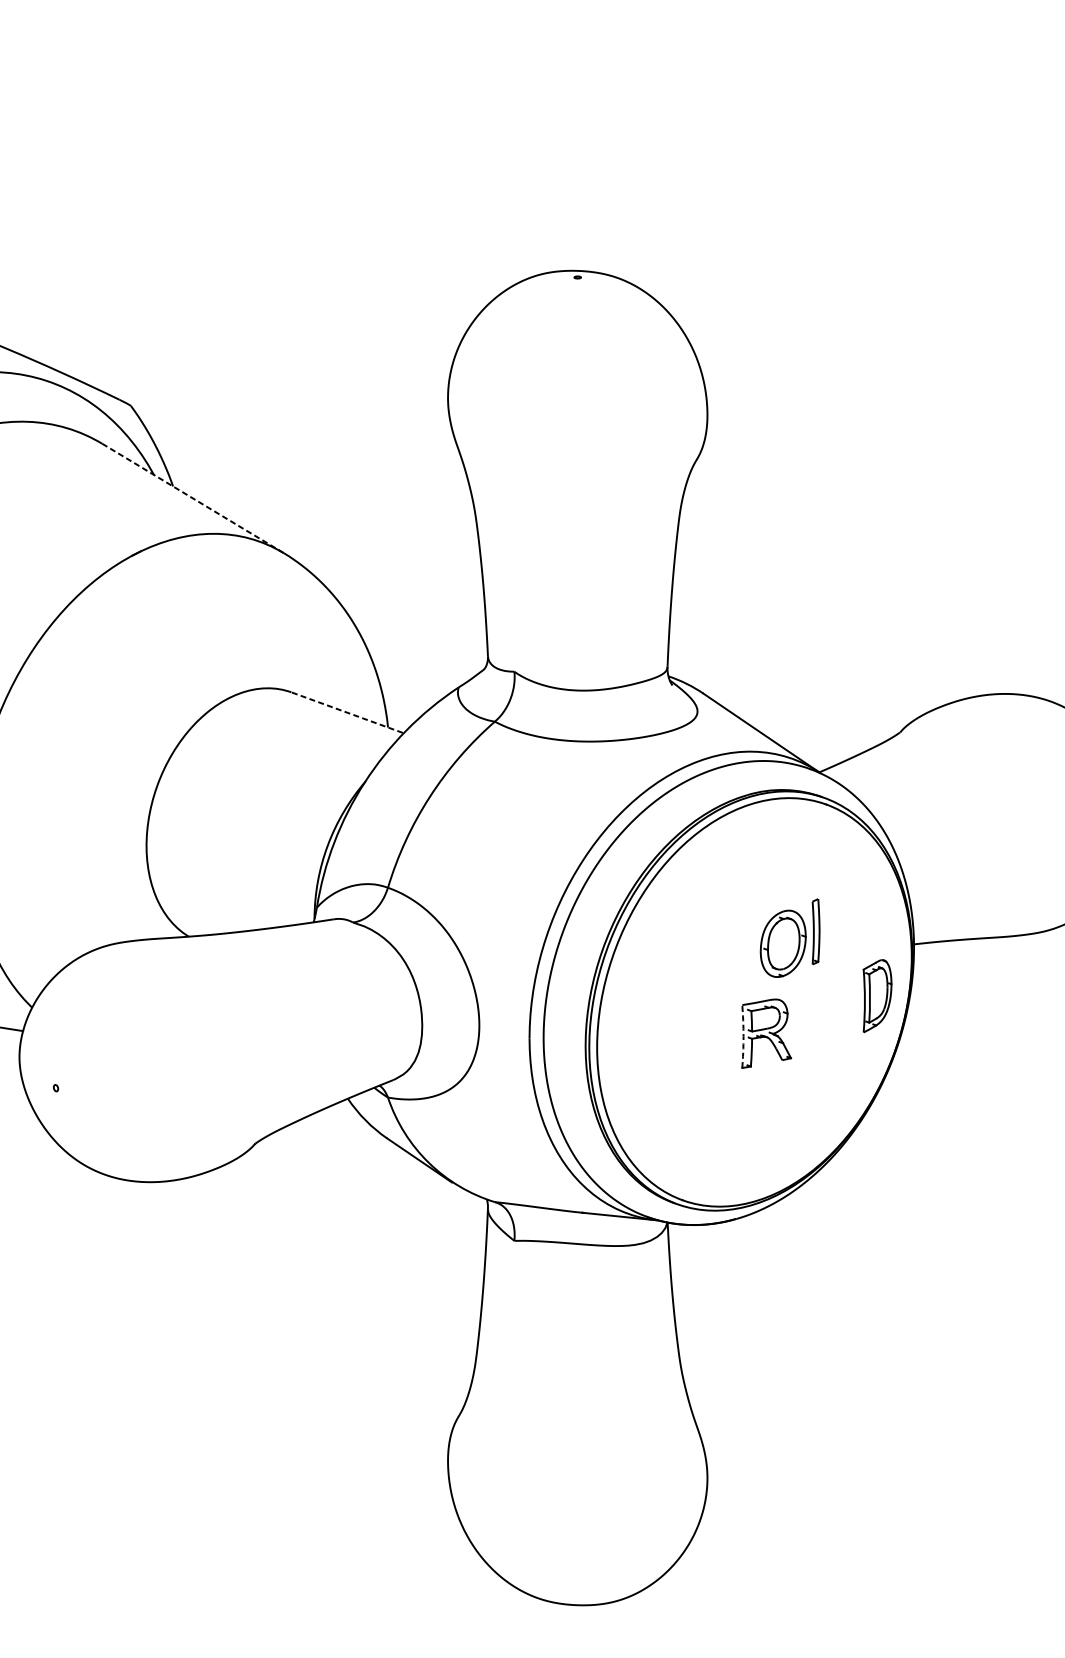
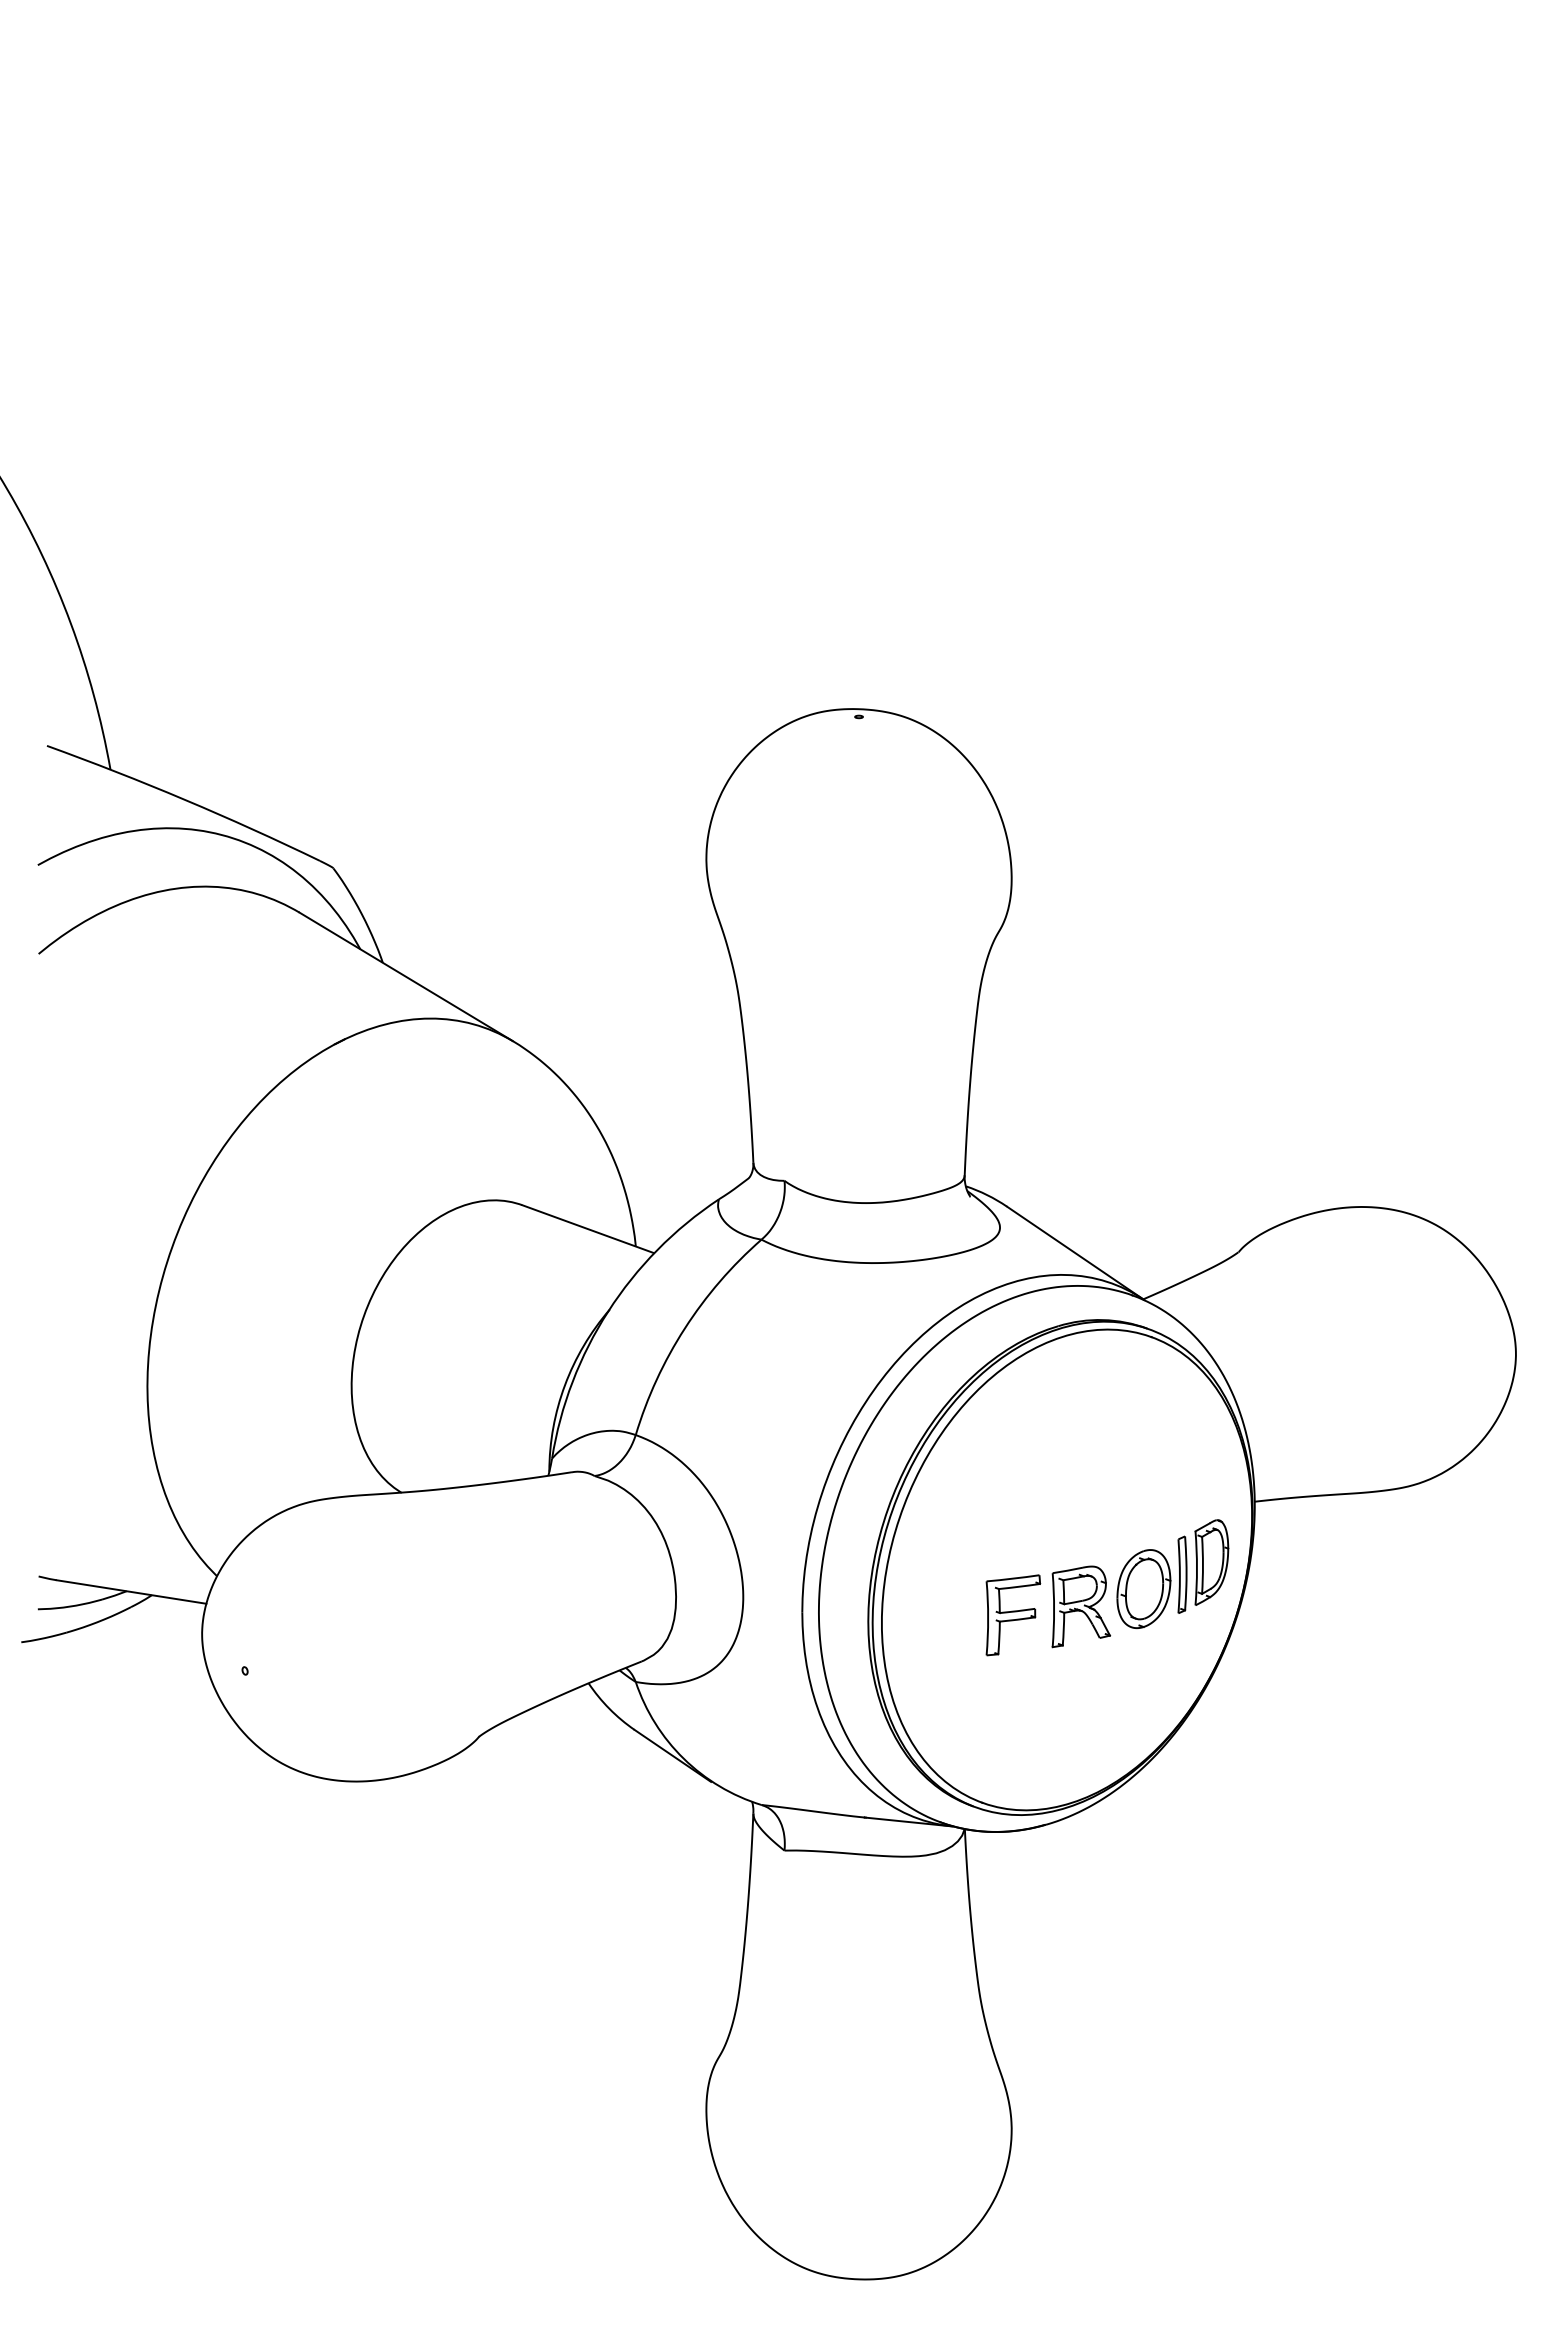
line: (192, 498) -> (405, 976), dashed -> solid
line: (346, 712) -> (587, 1228), dashed -> solid
part: (789, 937) -> (1151, 1581), moved
arc: (743, 1036) -> (1054, 1610), dashed -> solid
part: (709, 1041) -> (1013, 1615), added

